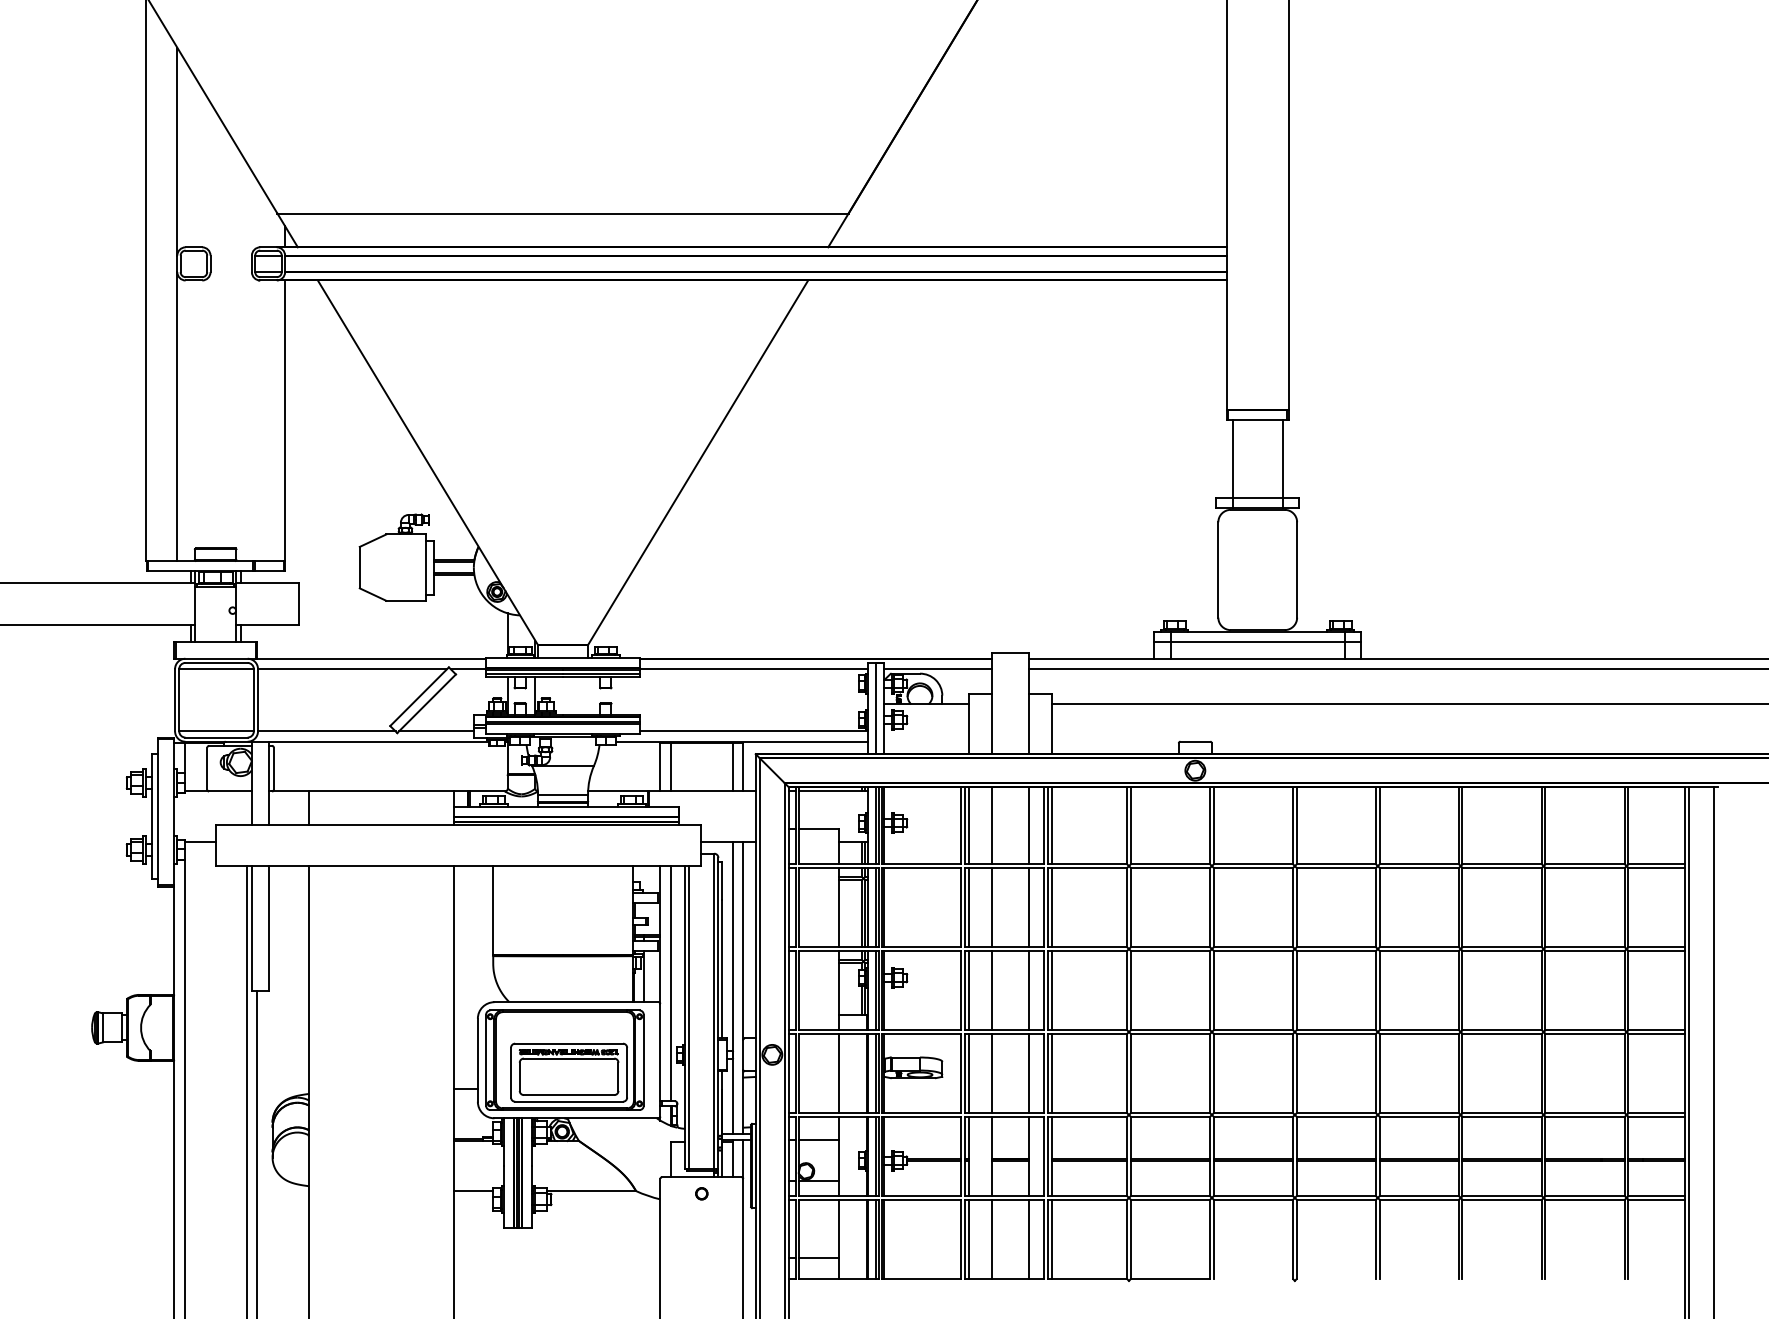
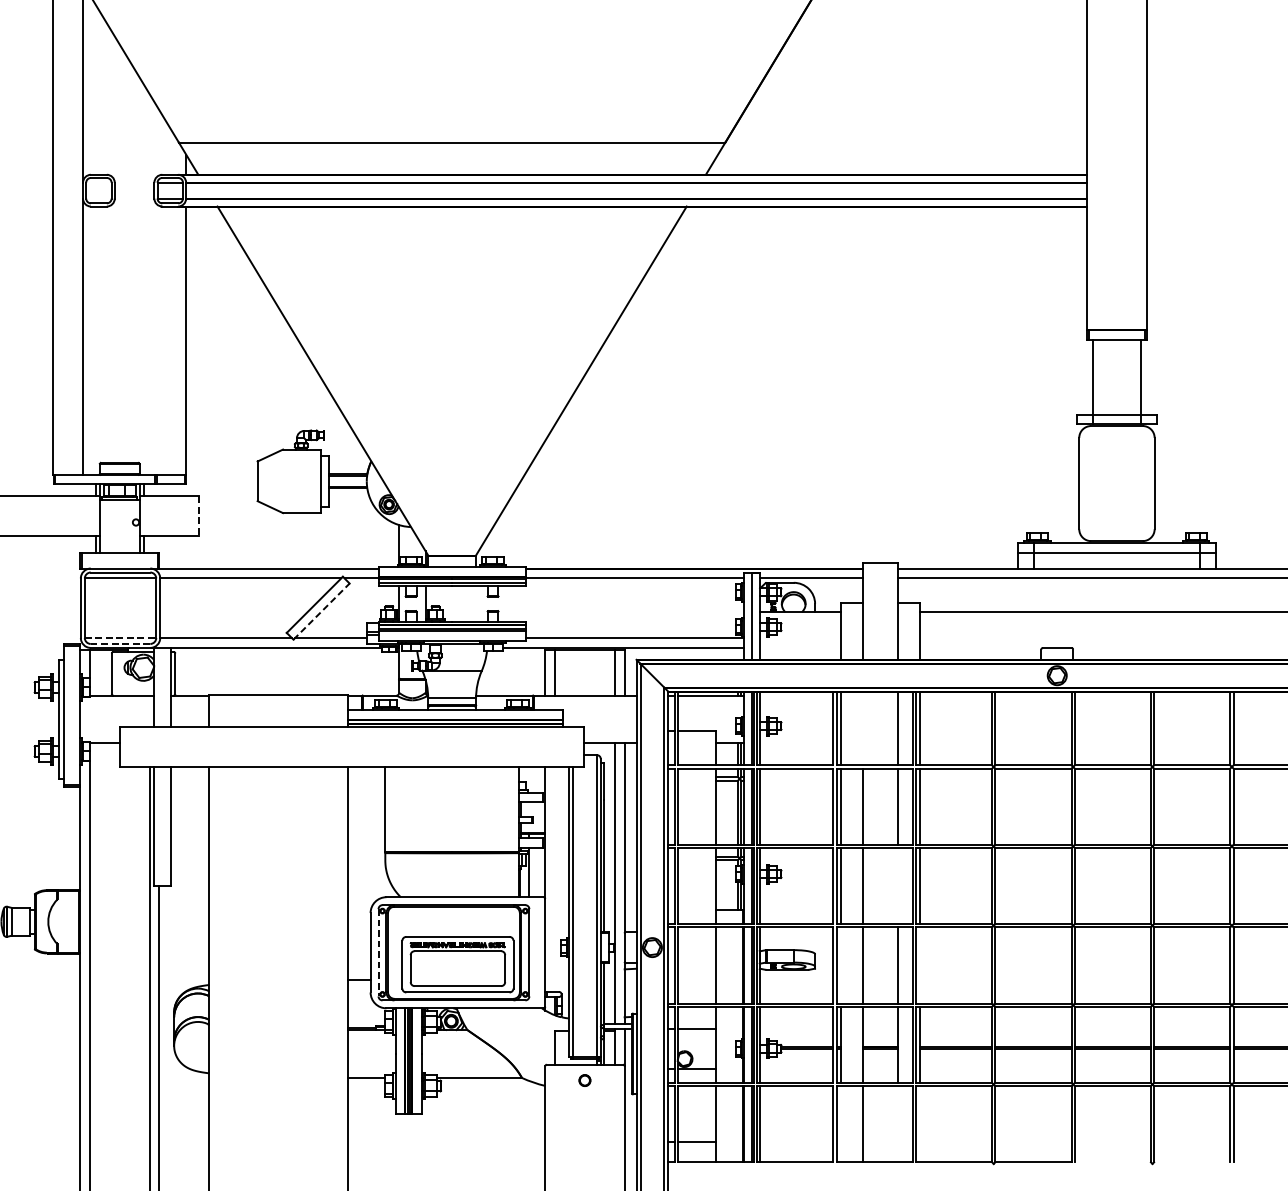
line: (298, 604) -> (198, 516), solid -> dashed
line: (426, 703) -> (321, 611), solid -> dashed
line: (217, 731) -> (121, 638), solid -> dashed
line: (217, 737) -> (121, 643), solid -> dashed
line: (992, 825) -> (863, 728), removed
line: (670, 983) -> (554, 879), removed
line: (1029, 990) -> (898, 886), removed
line: (486, 1060) -> (378, 953), solid -> dashed
line: (969, 1073) -> (841, 965), removed
line: (1052, 1073) -> (920, 965), removed
line: (969, 1239) -> (841, 1124), removed
line: (1029, 1239) -> (898, 1124), removed
line: (1052, 1239) -> (920, 1124), removed

